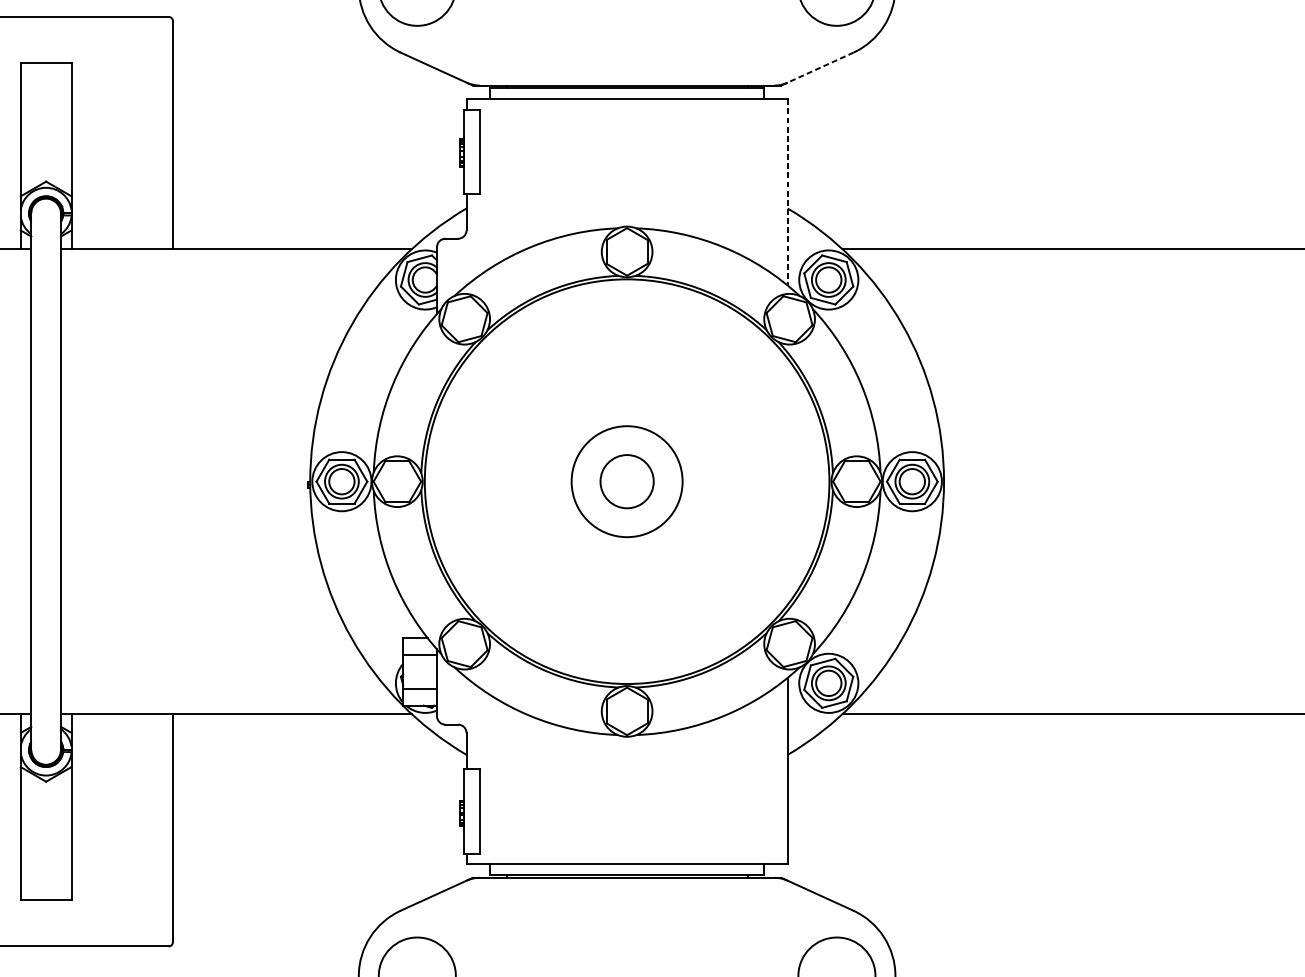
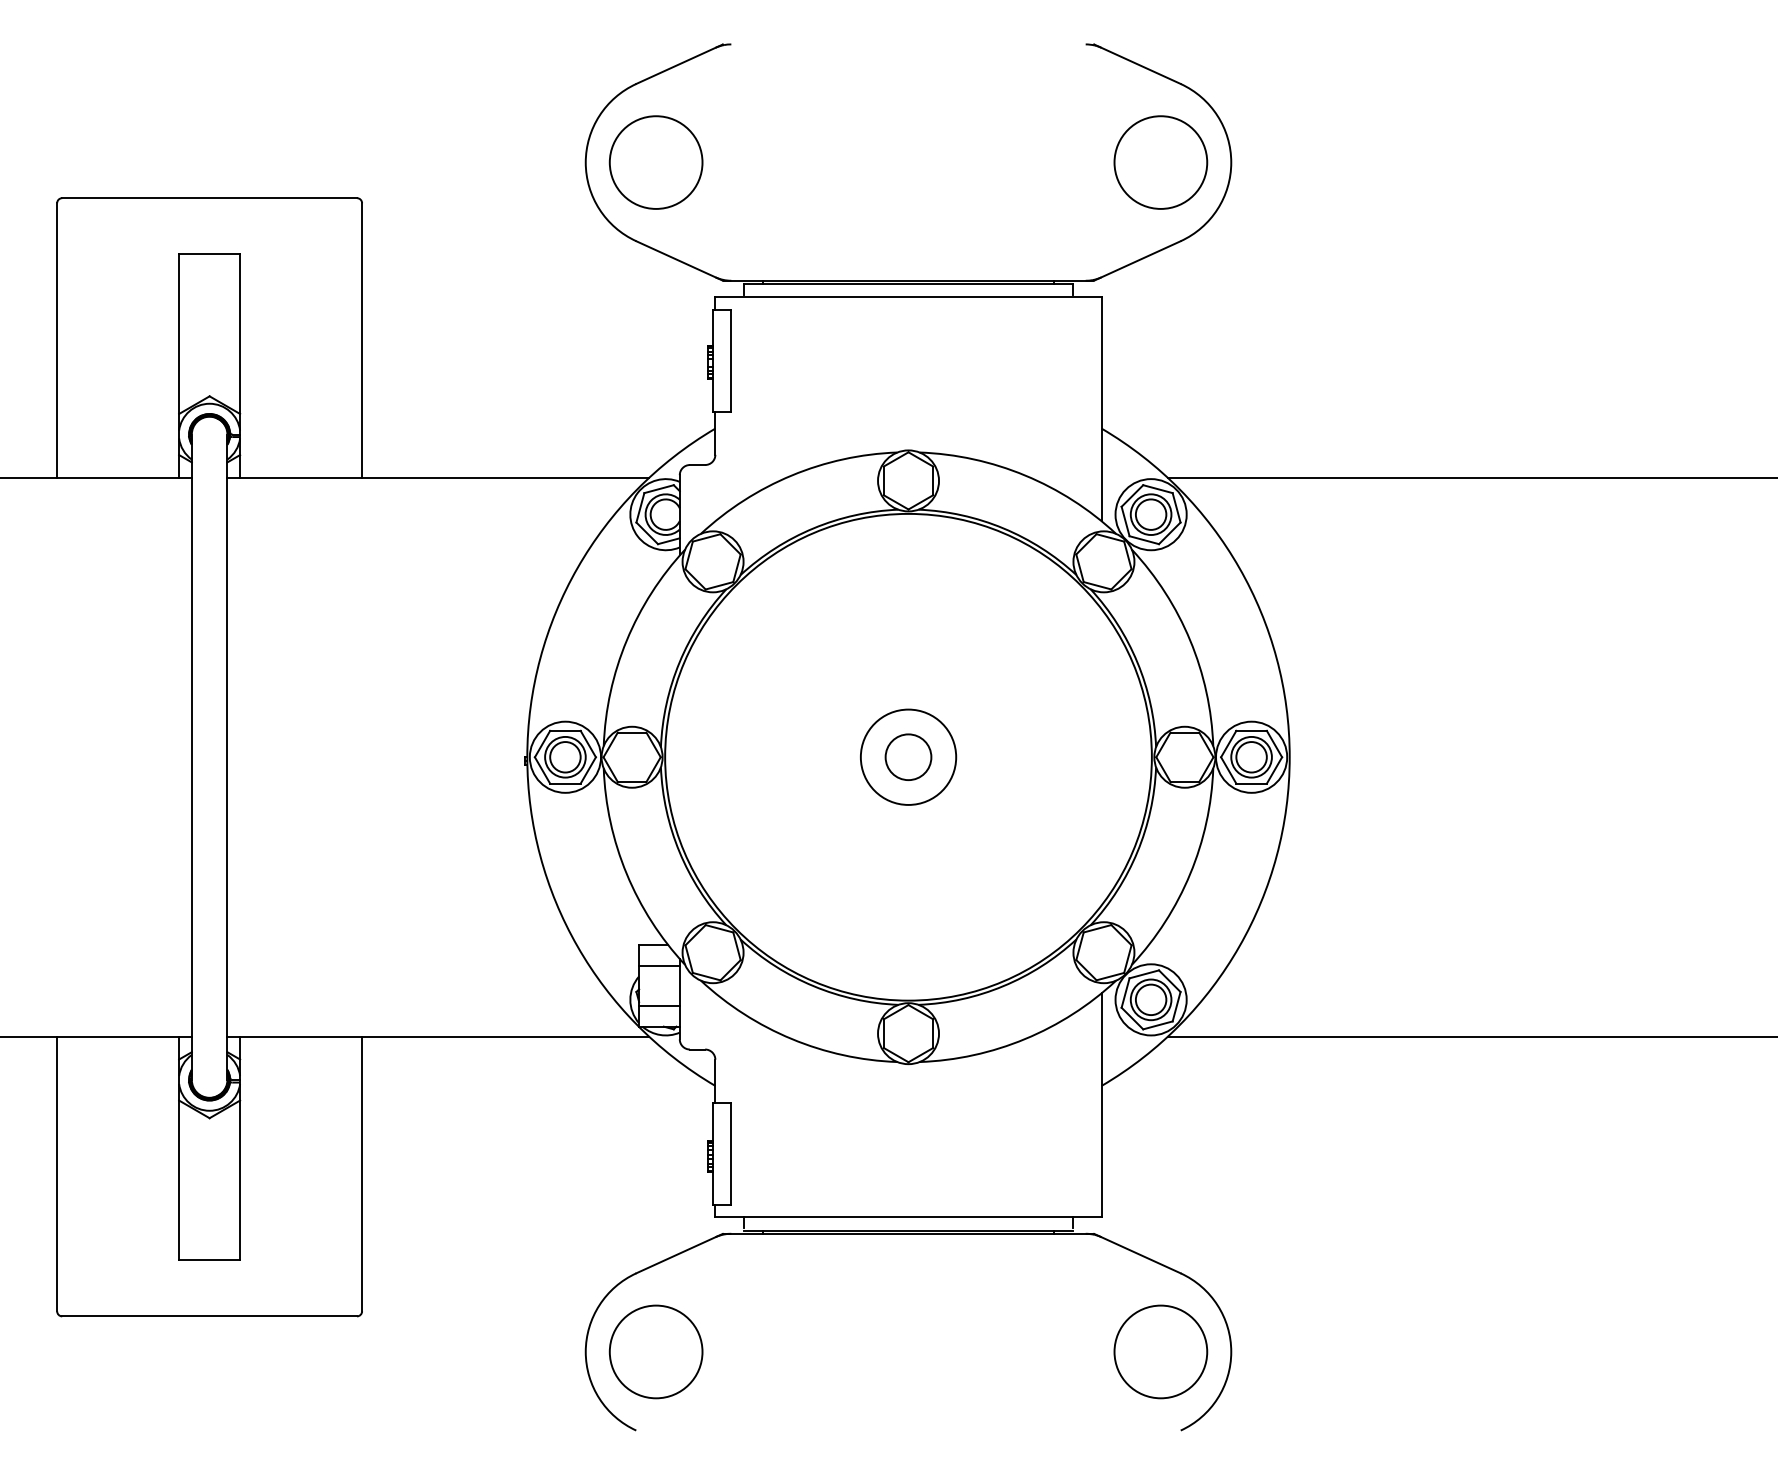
line: (818, 68) -> (1138, 260), dashed -> solid
line: (787, 192) -> (1101, 409), dashed -> solid
circle: (627, 481) -> (908, 756), size x0.71
circle: (627, 481) -> (908, 757), size x0.71

